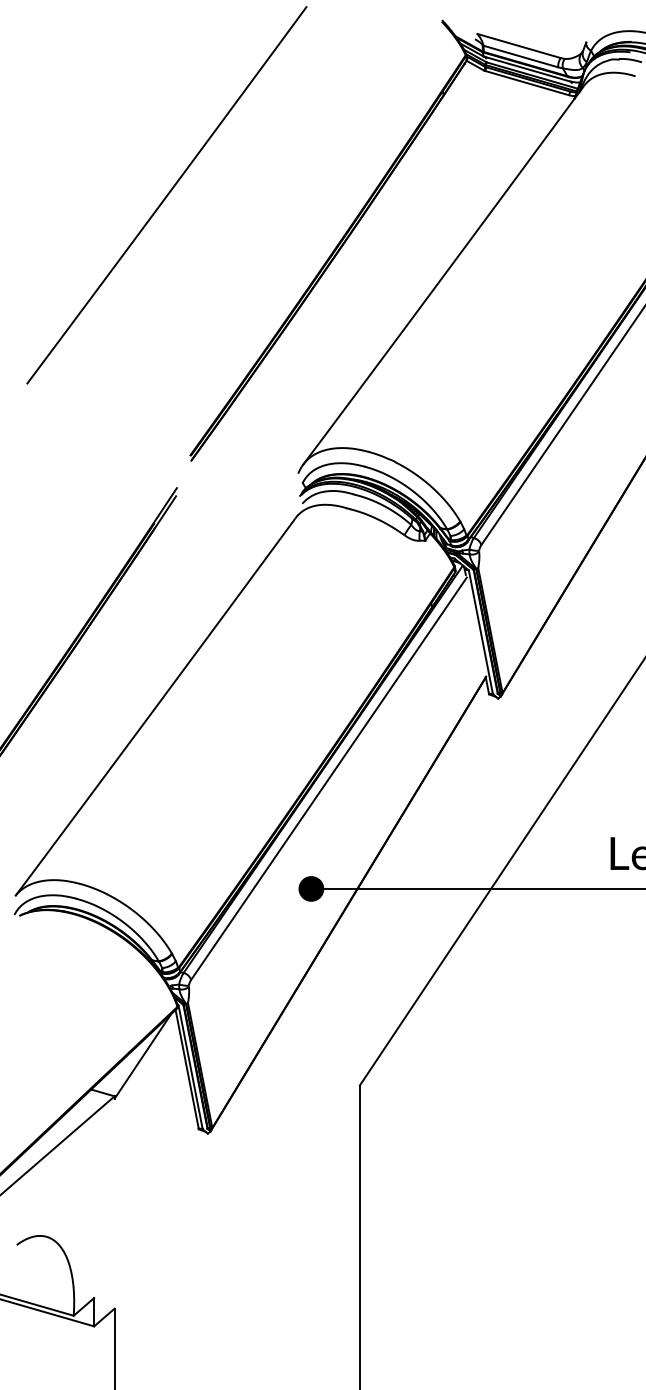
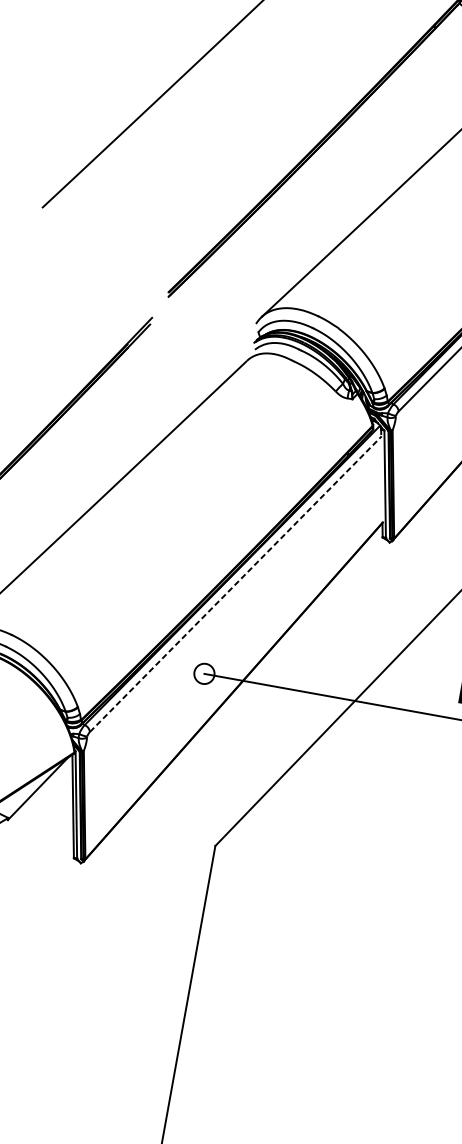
line: (329, 778) -> (236, 584), solid -> dashed
fill: (311, 888) -> (204, 673), removed

